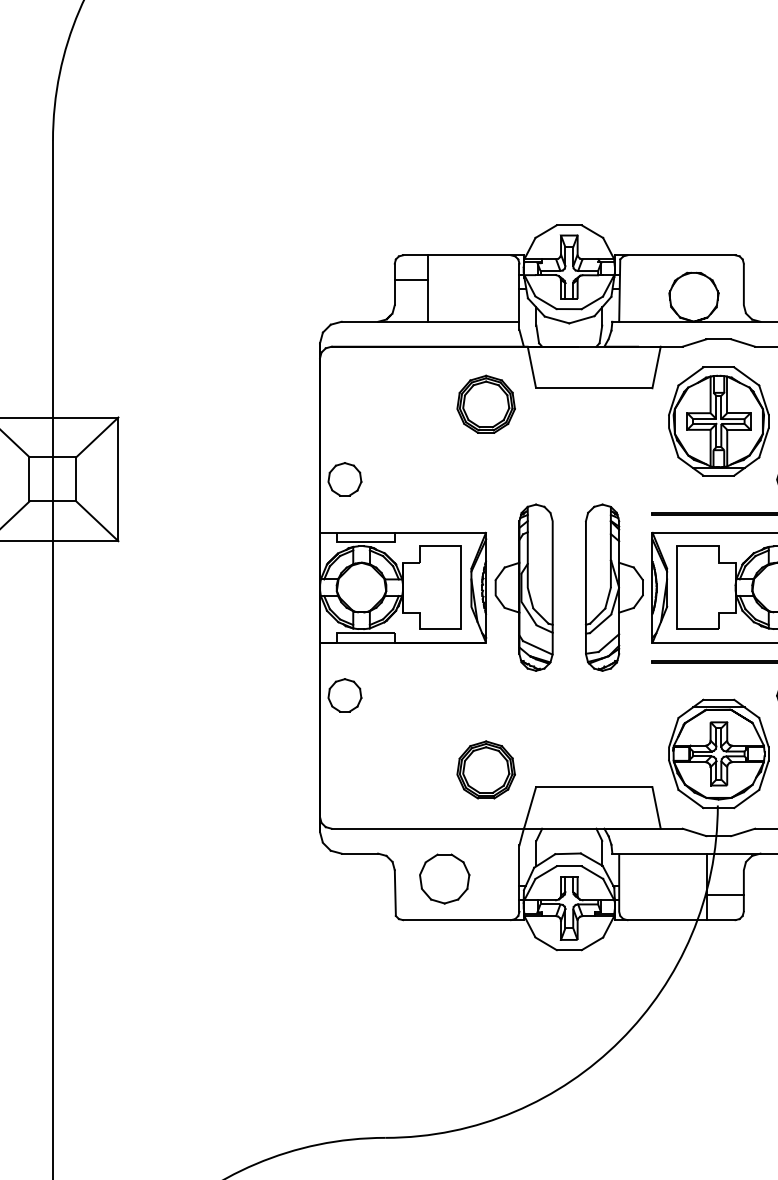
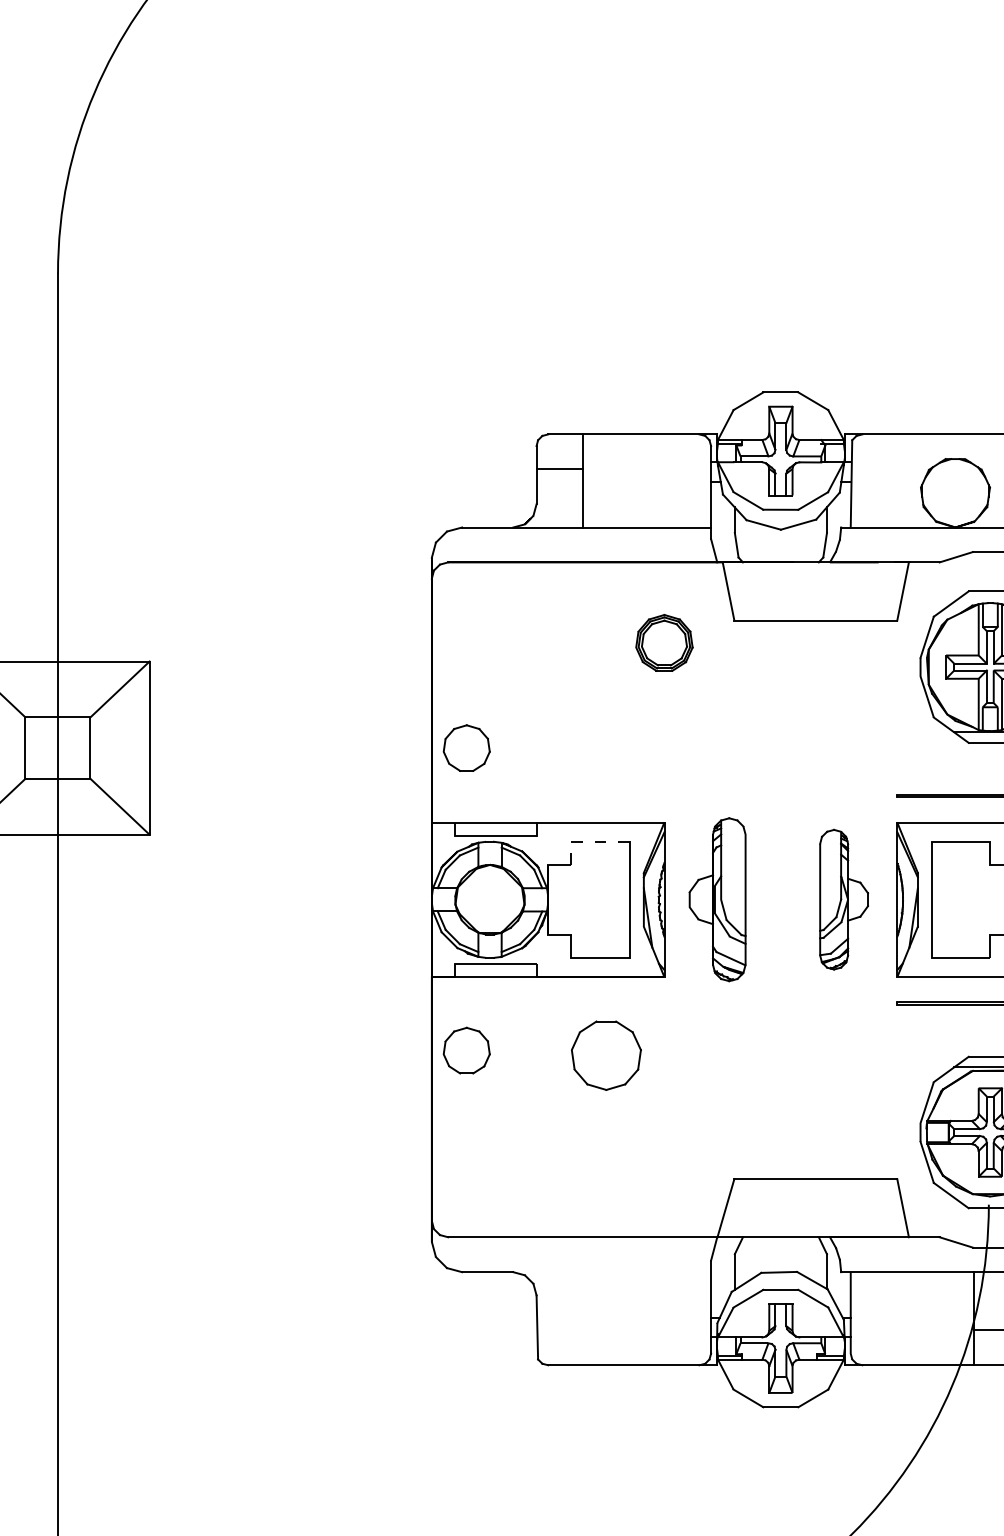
part: (485, 403) -> (663, 641), size x0.7
line: (431, 546) -> (587, 842), solid -> dashed
part: (523, 587) -> (716, 899), size x0.7
part: (614, 587) -> (844, 899), size x0.6
part: (485, 769) -> (663, 1154), removed
part: (444, 878) -> (606, 1054), moved

